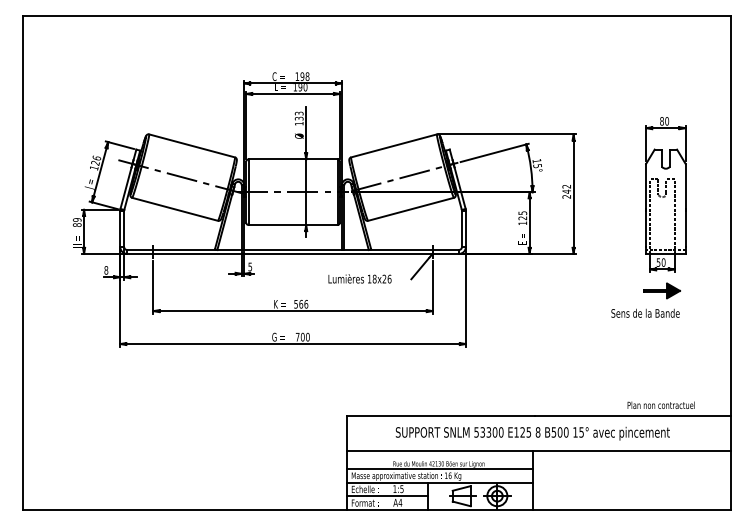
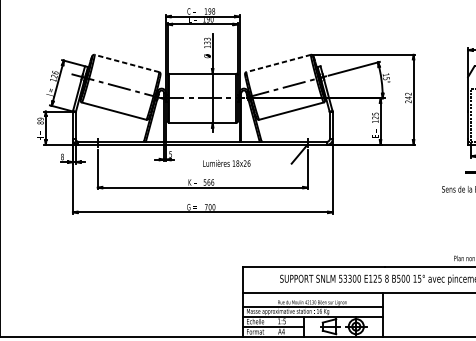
line: (191, 145) -> (126, 63), solid -> dashed
line: (393, 146) -> (278, 63), solid -> dashed
text: (359, 278) -> (226, 163), moved

